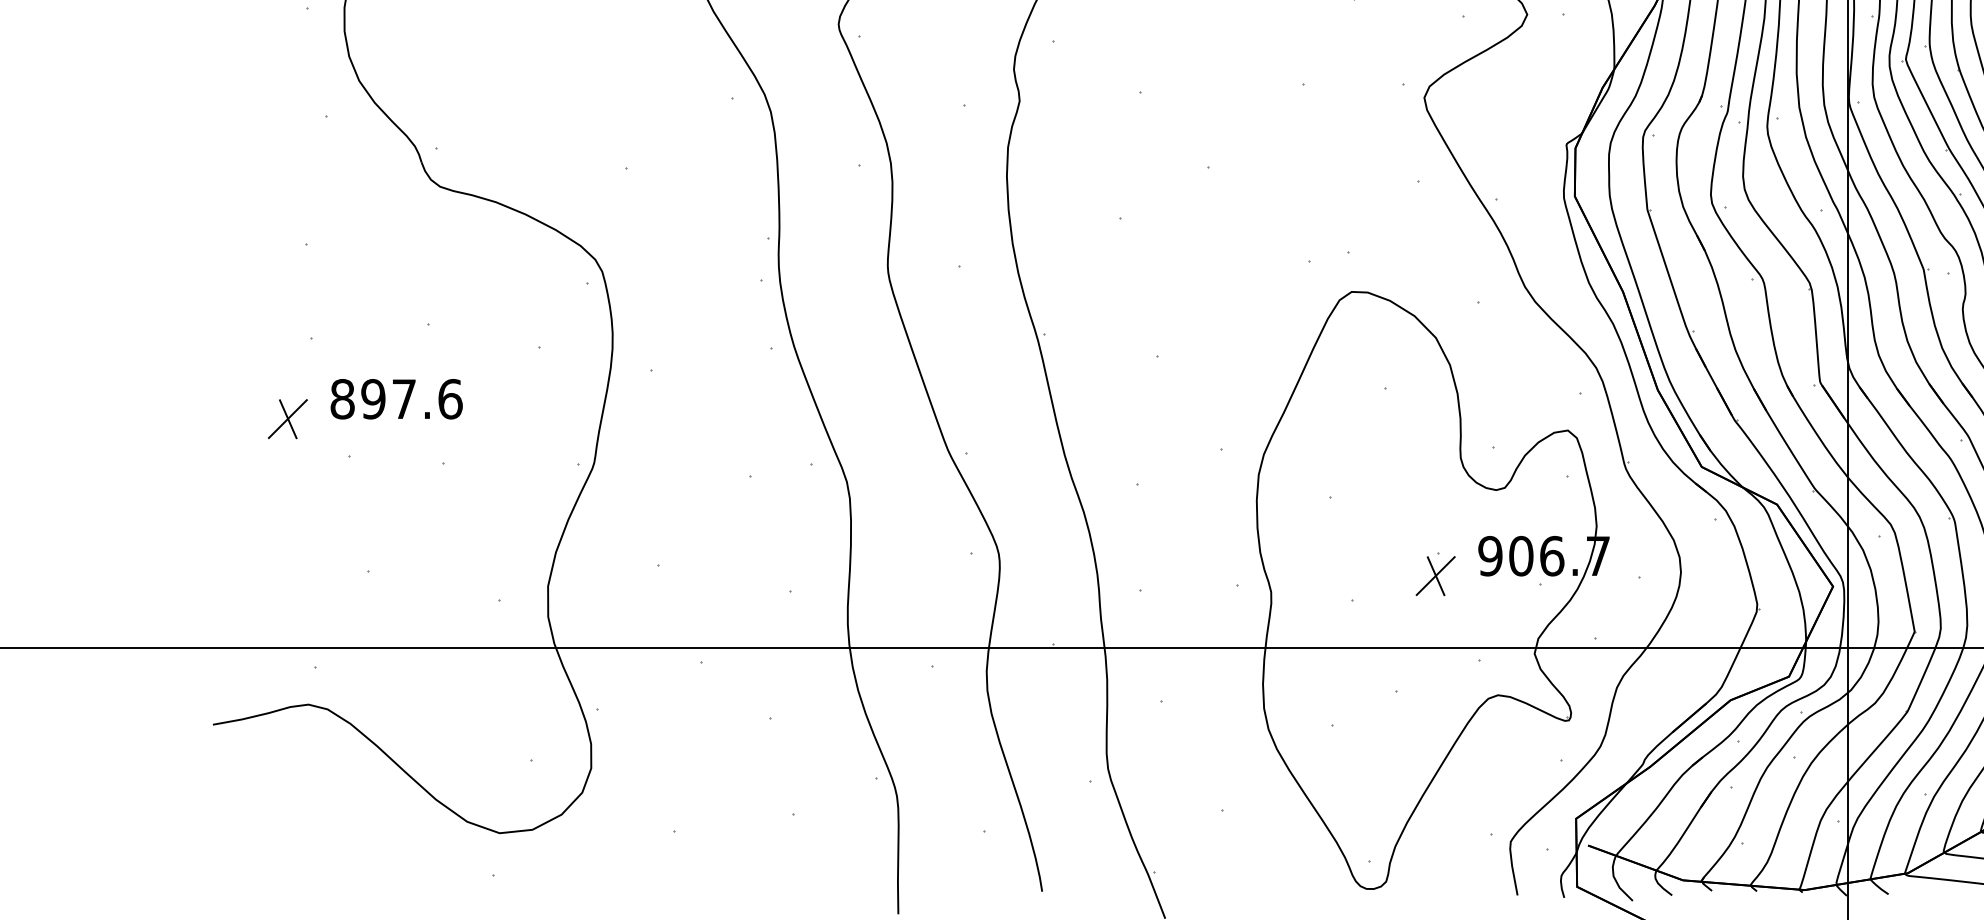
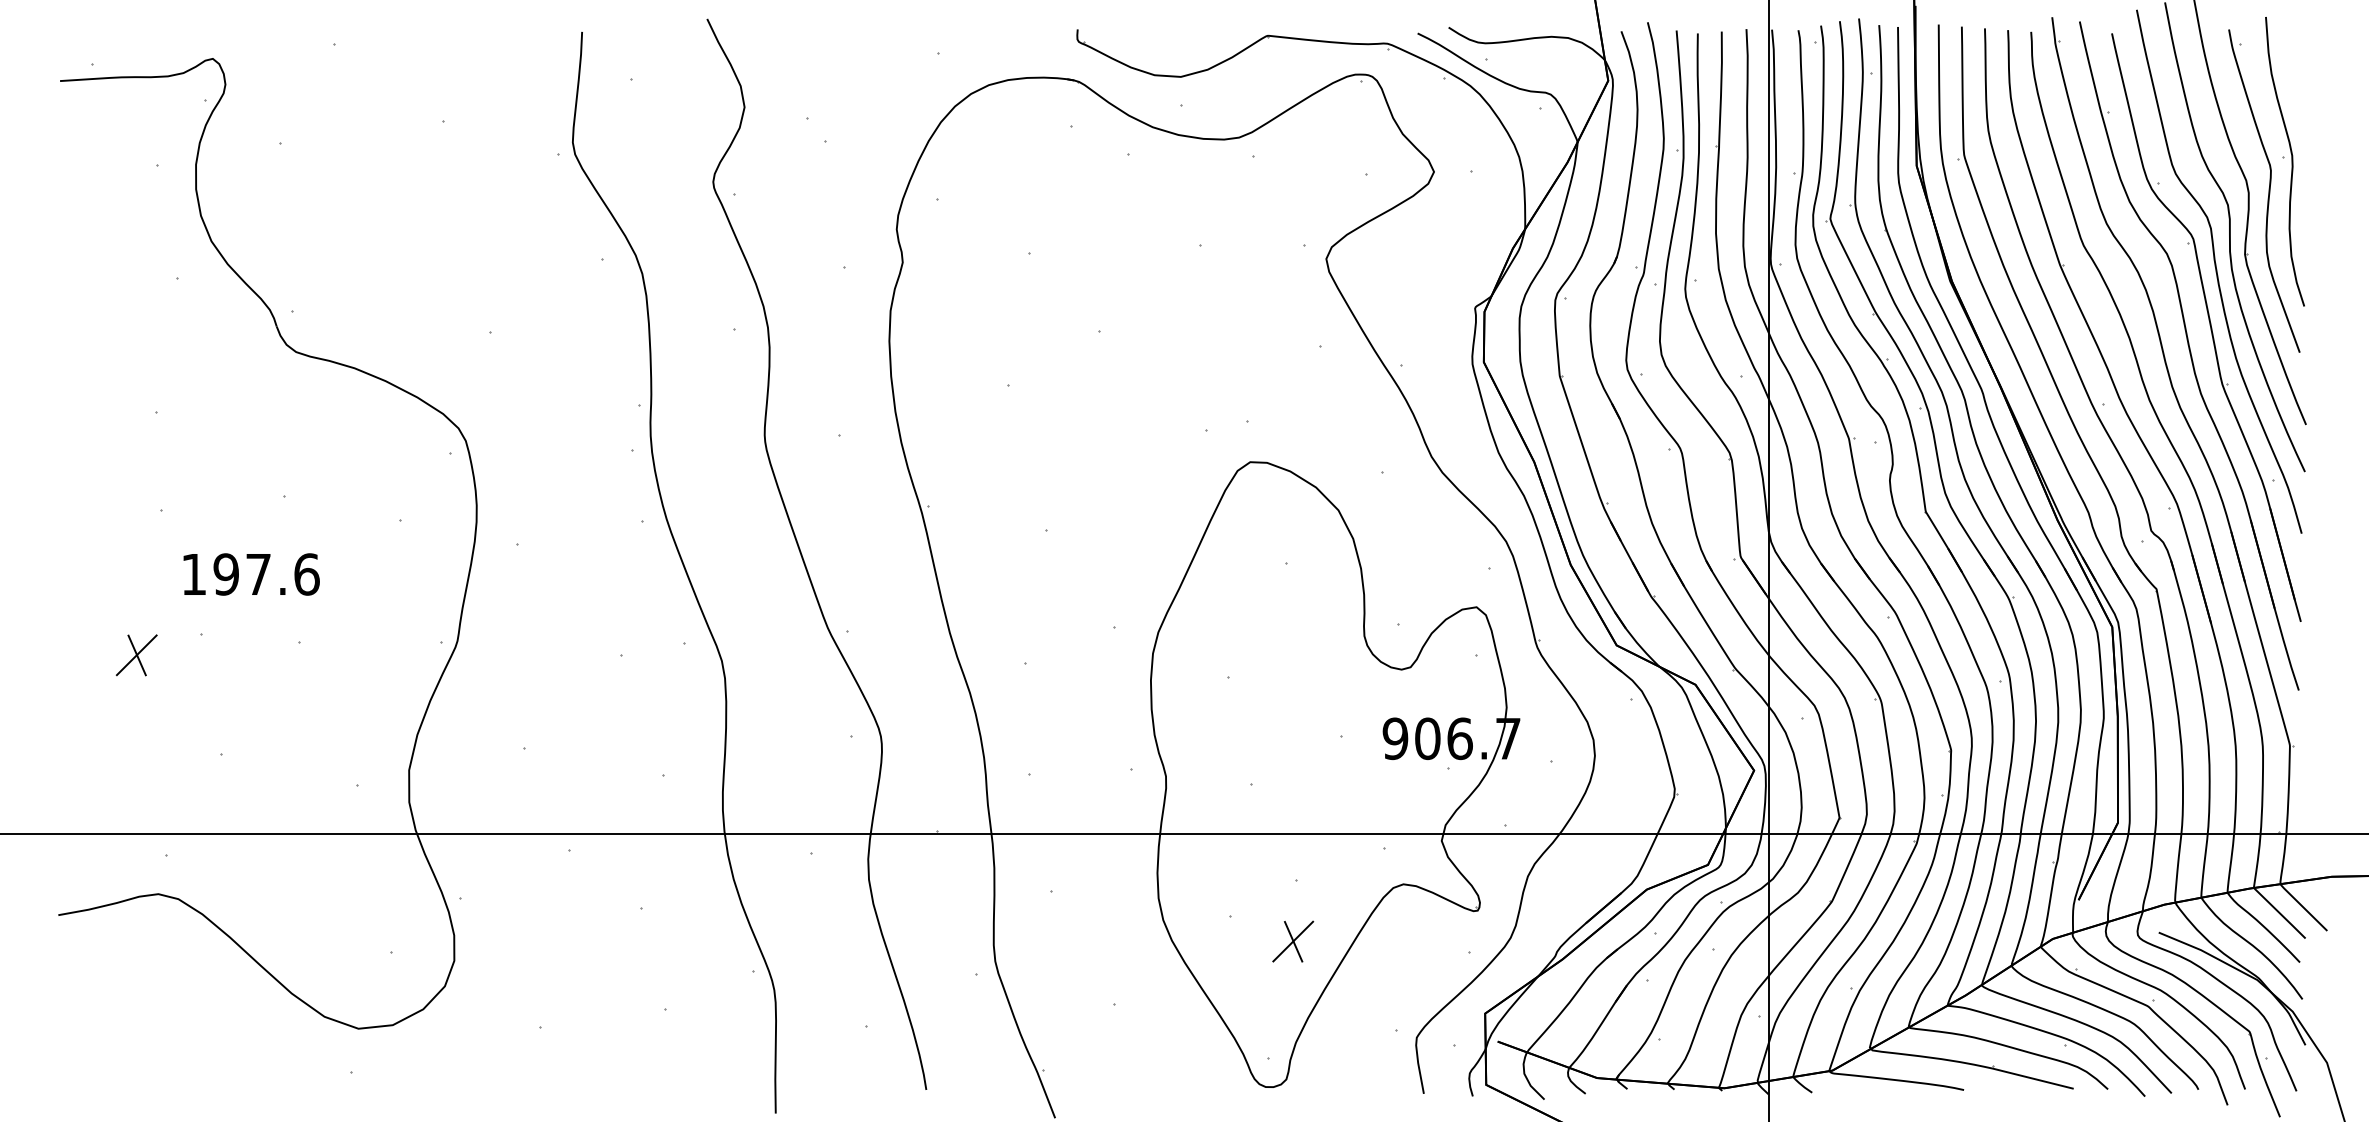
text: (342, 399) -> (193, 574), 897.6 -> 197.6
part: (287, 419) -> (136, 655), moved
part: (1435, 575) -> (1293, 941), moved

